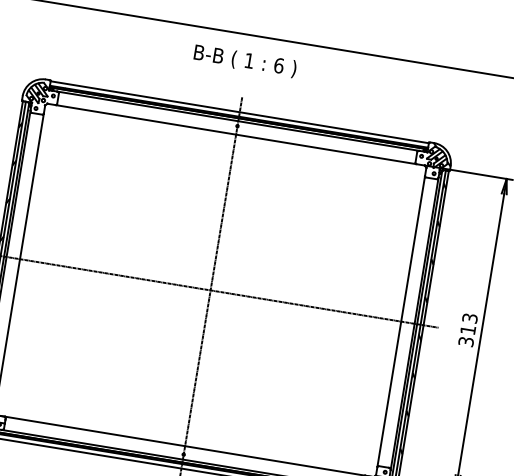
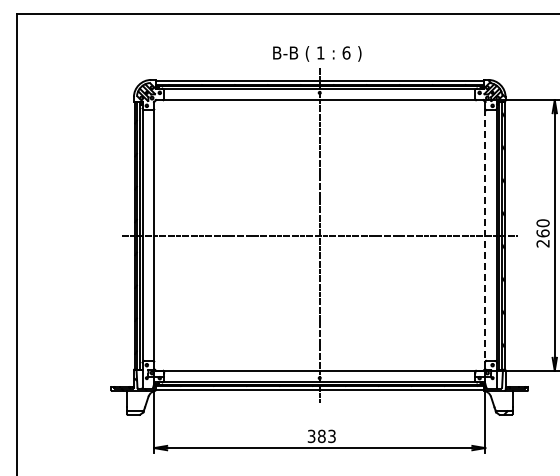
text: (245, 60) -> (317, 53), moved
line: (401, 322) -> (485, 236), solid -> dashed
text: (467, 330) -> (542, 233), 313 -> 260

